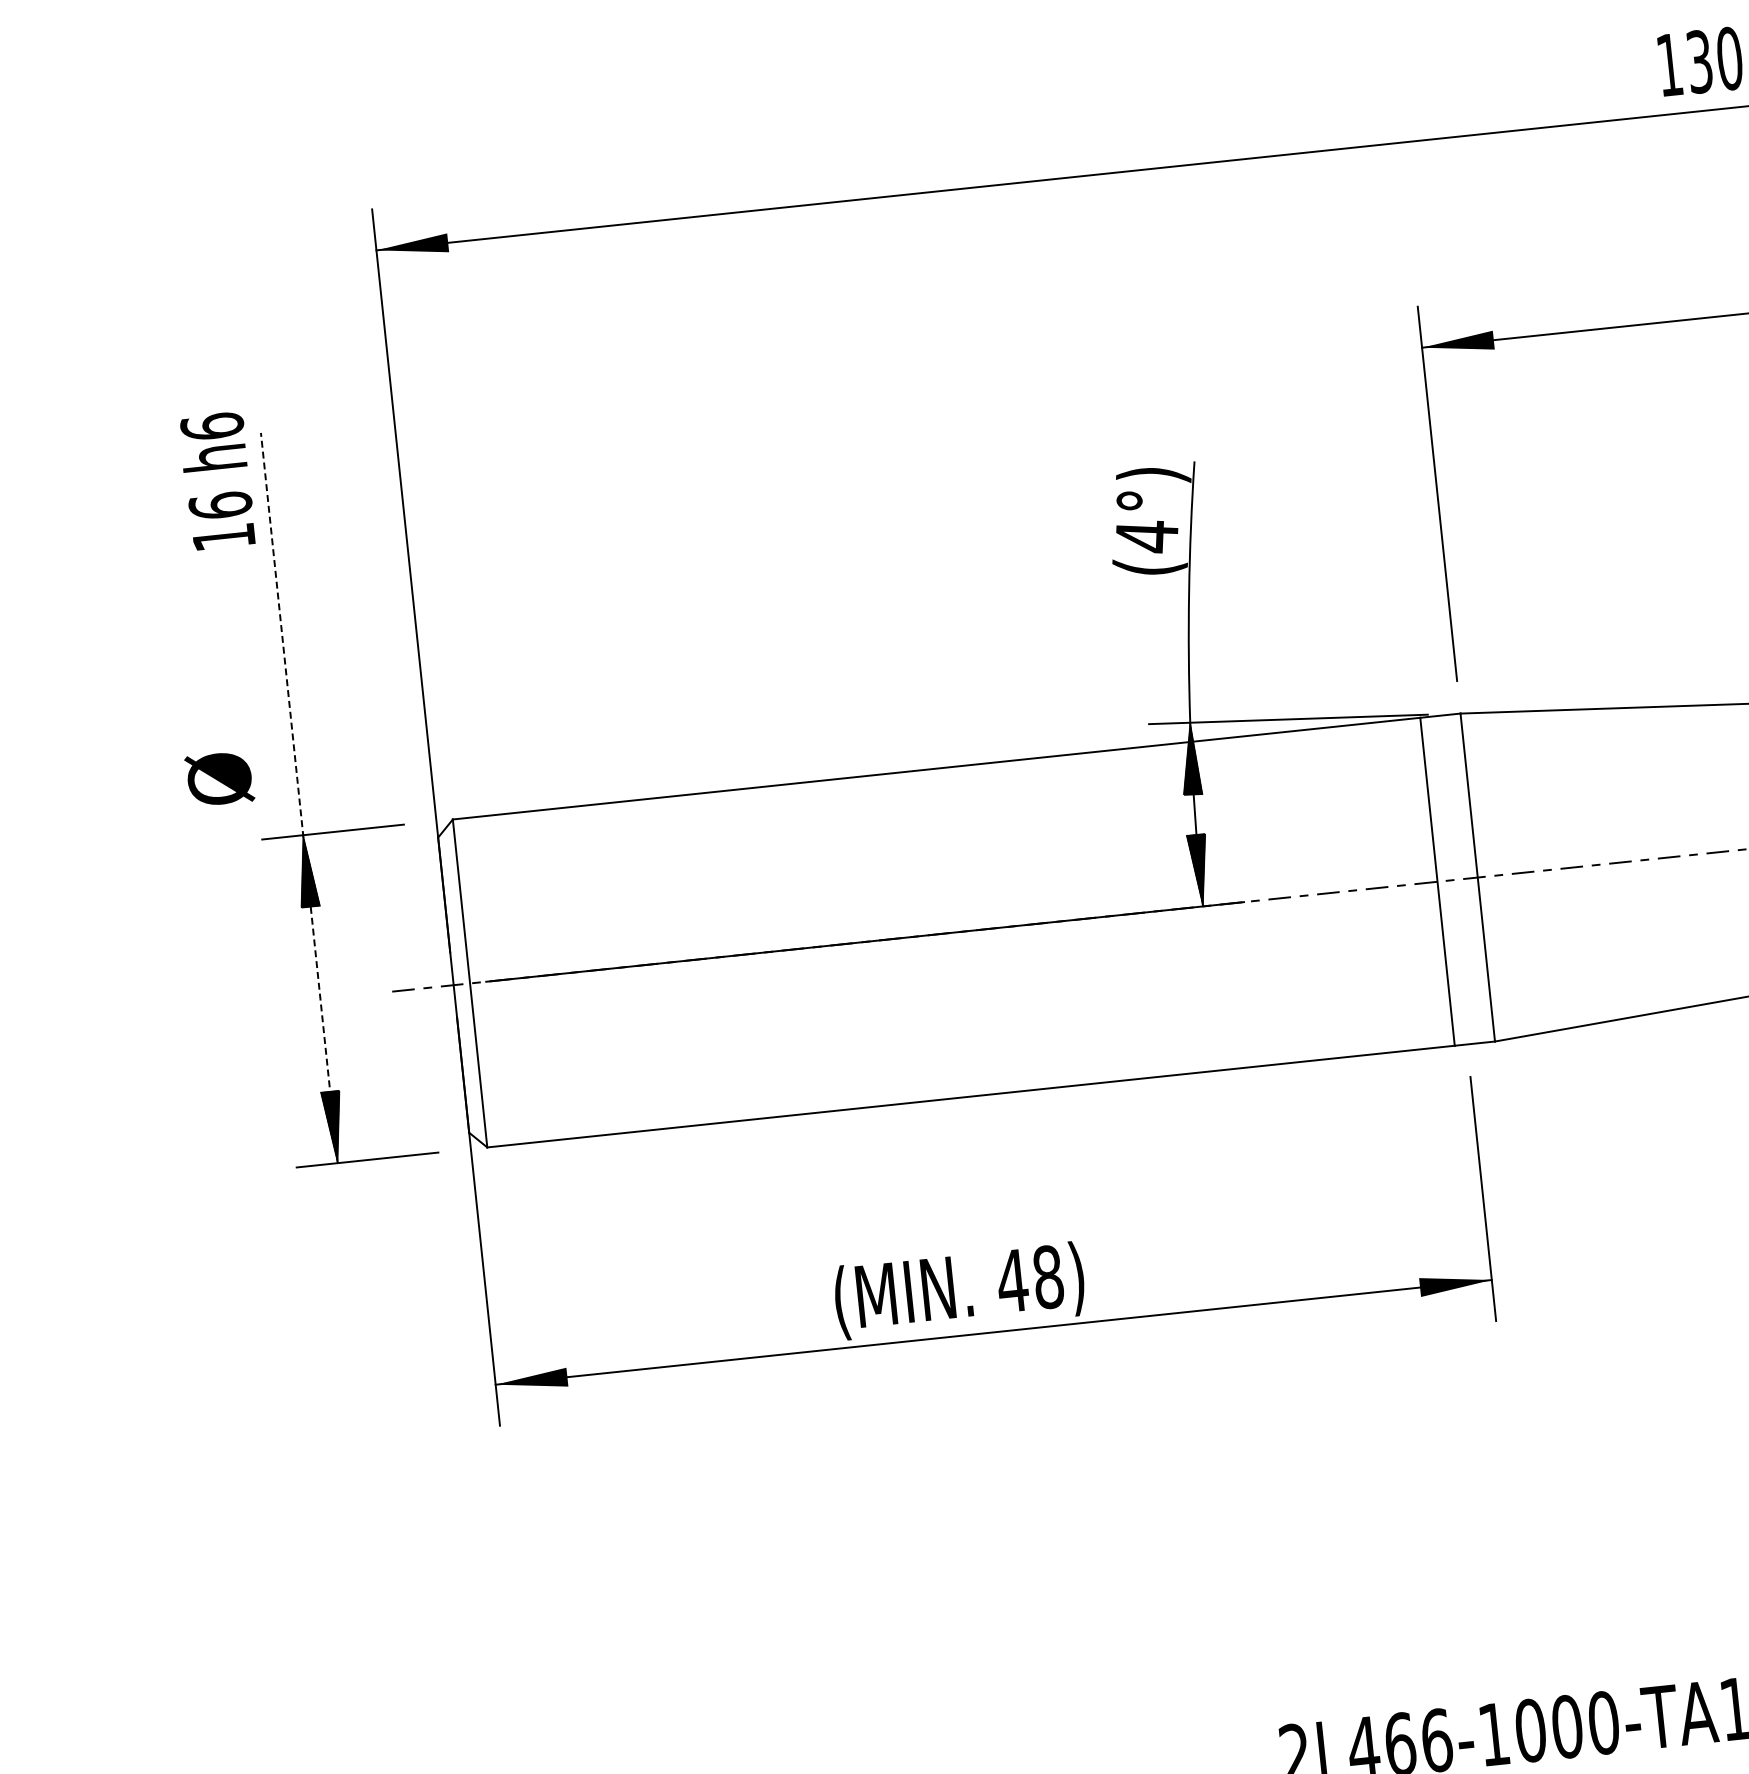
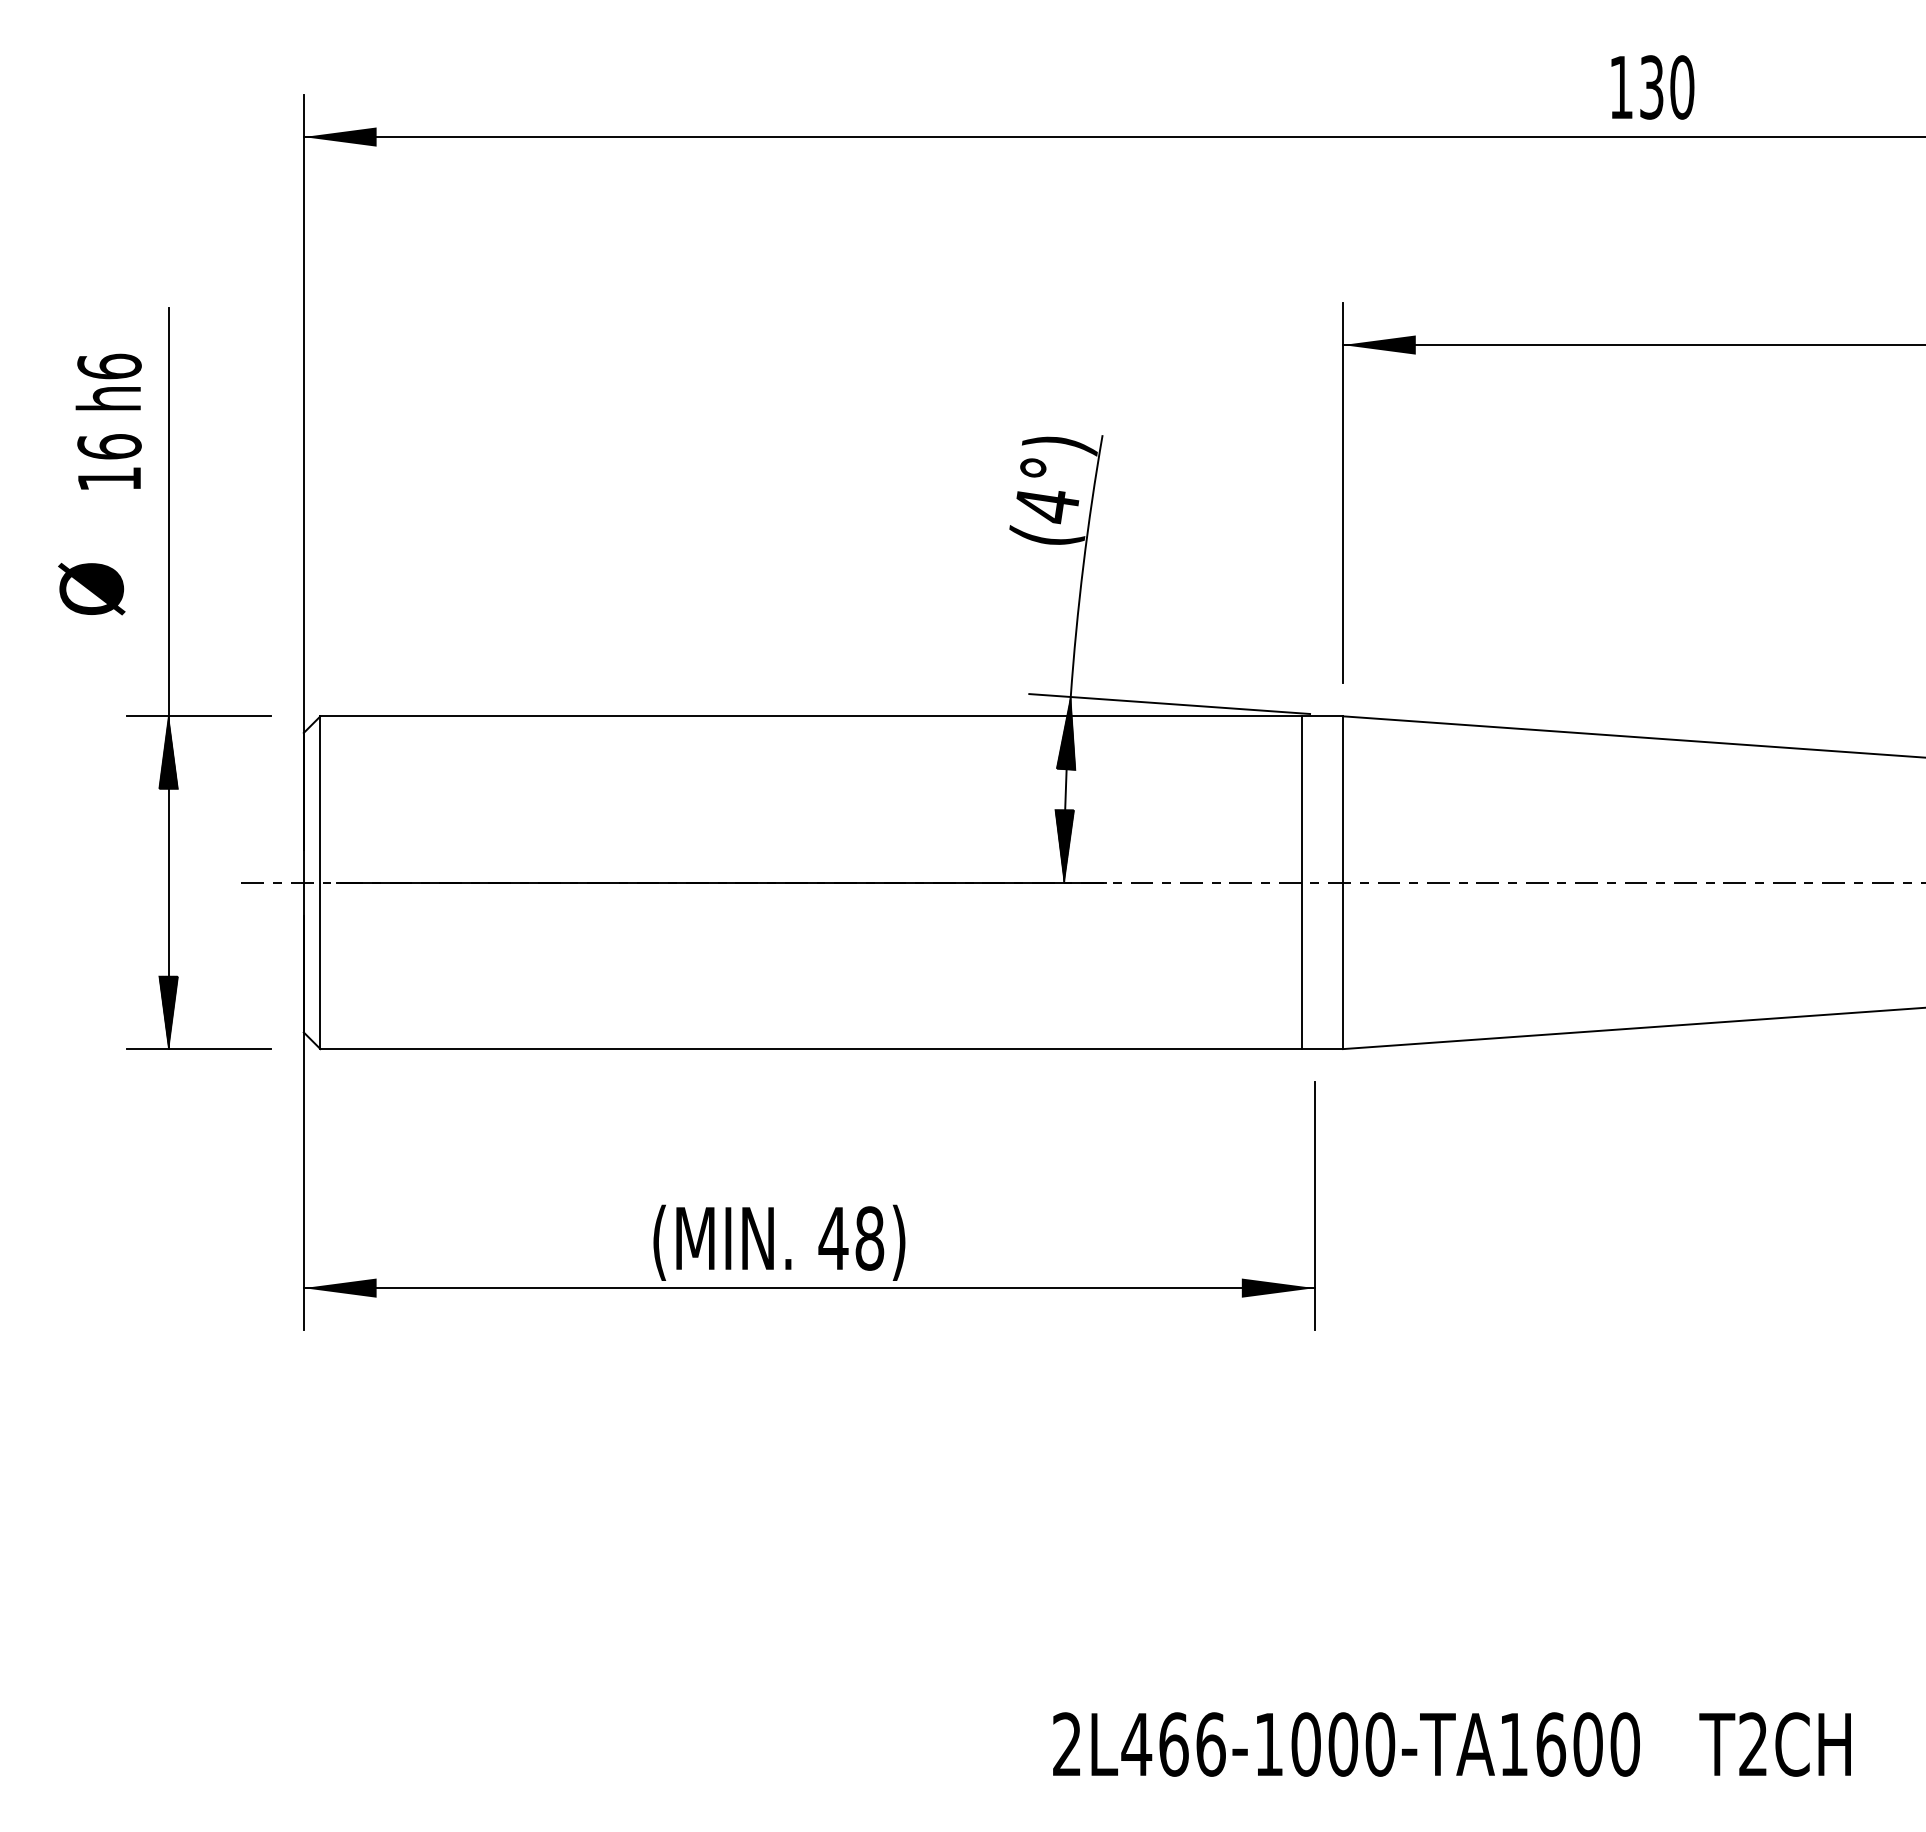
text: (217, 480) -> (108, 421), moved
text: (219, 779) -> (91, 589), moved
line: (299, 797) -> (168, 678), dashed -> solid

